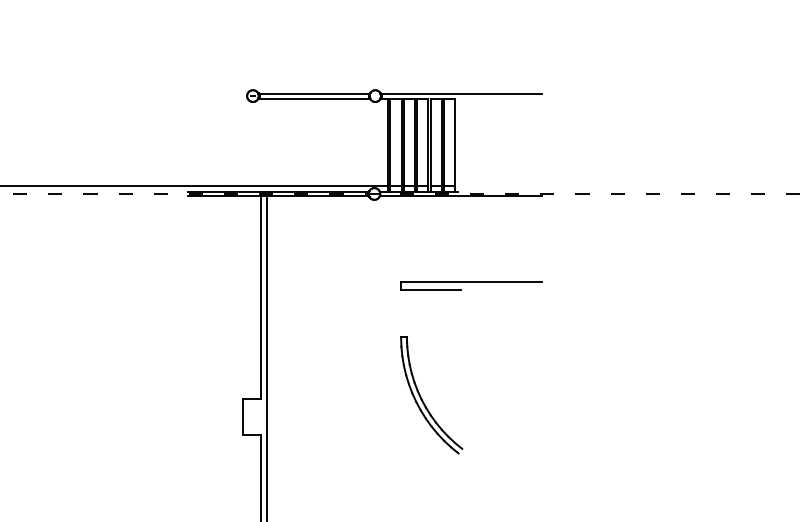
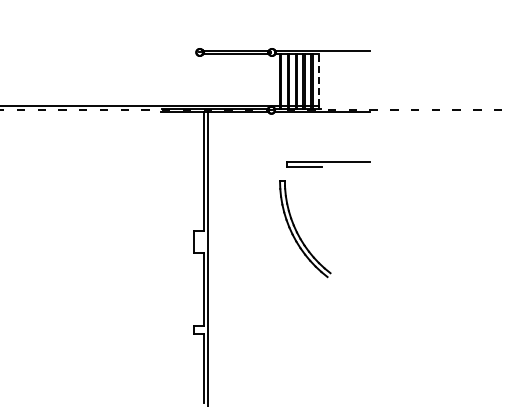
line: (455, 141) -> (319, 79), solid -> dashed
part: (431, 395) -> (305, 229), size x1.4

